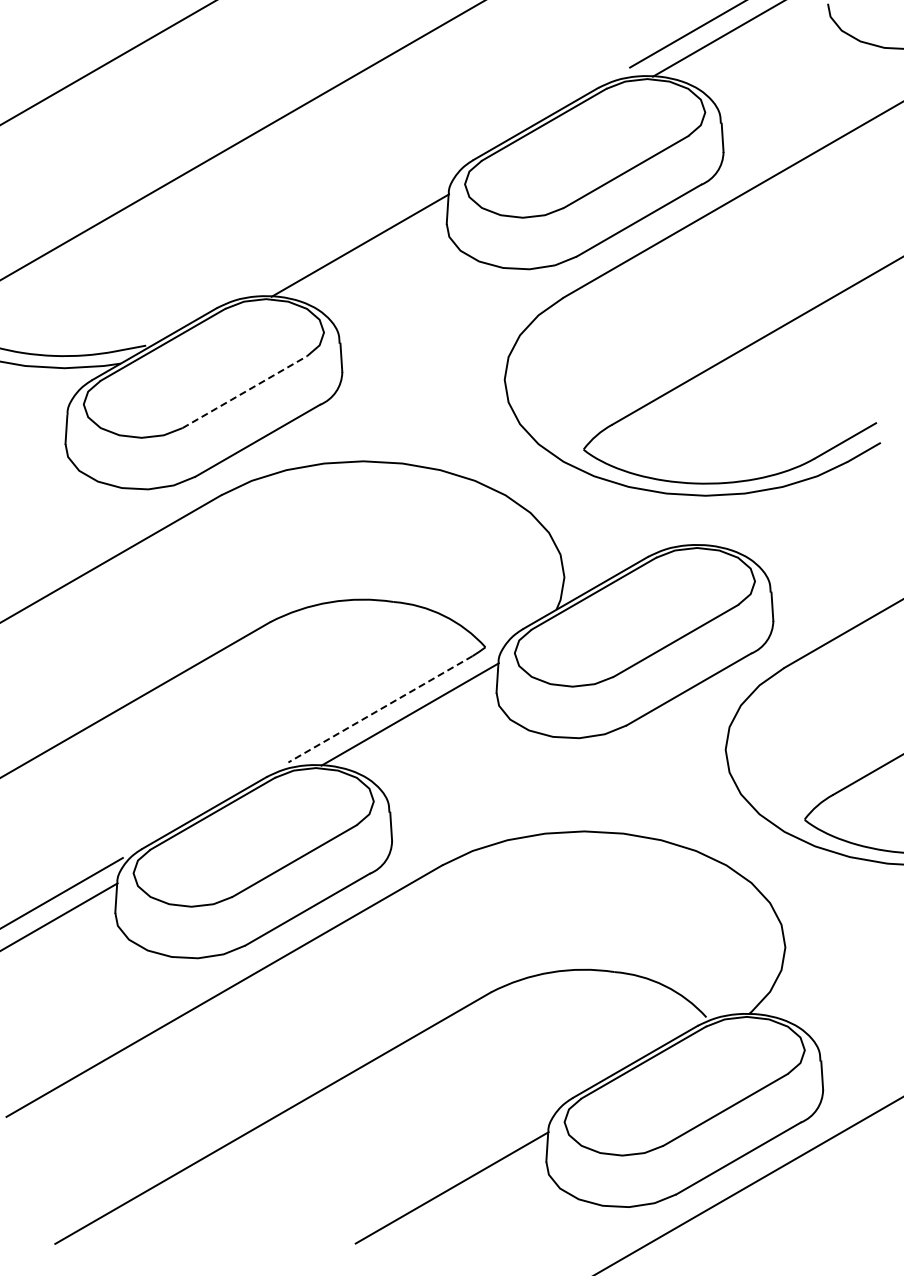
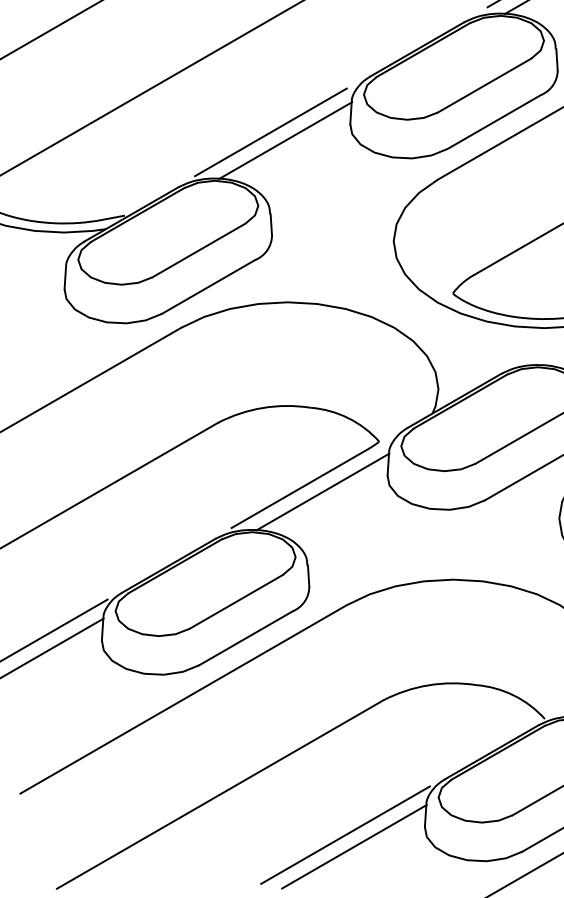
line: (340, 234) -> (270, 132), added
line: (244, 392) -> (198, 250), dashed -> solid
line: (380, 709) -> (300, 488), dashed -> solid
line: (440, 1172) -> (345, 835), added

